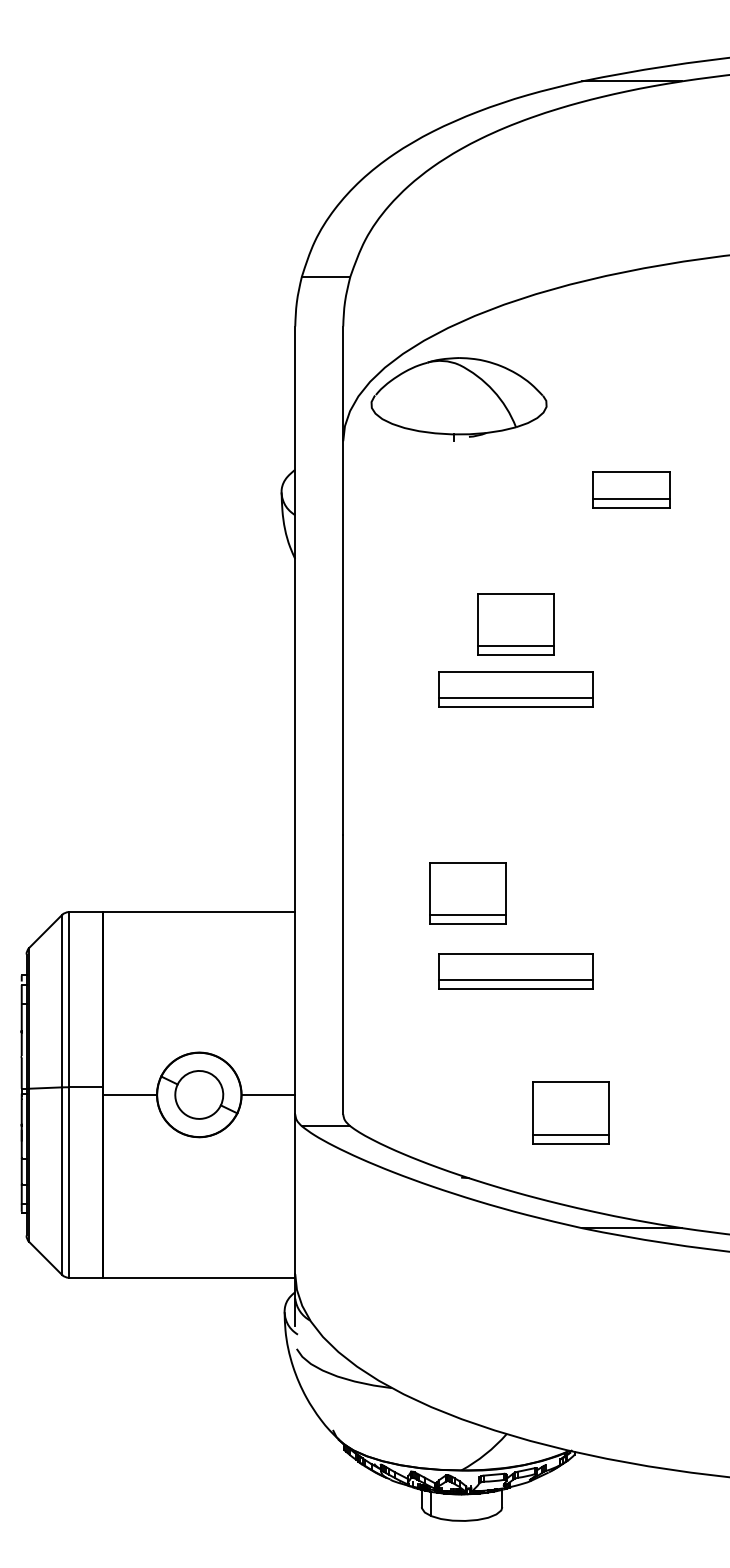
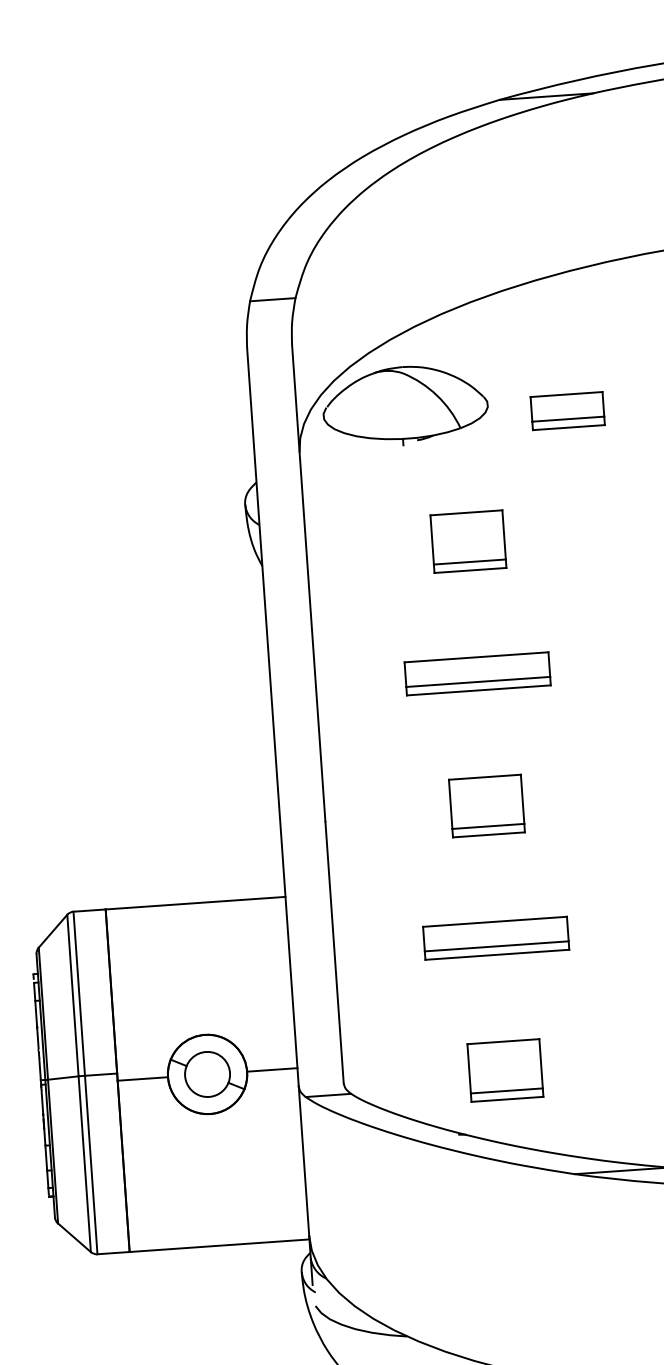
part: (631, 489) -> (568, 410), moved
part: (515, 624) -> (468, 541), moved
part: (467, 893) -> (486, 805), moved
part: (570, 1112) -> (504, 1070), moved

